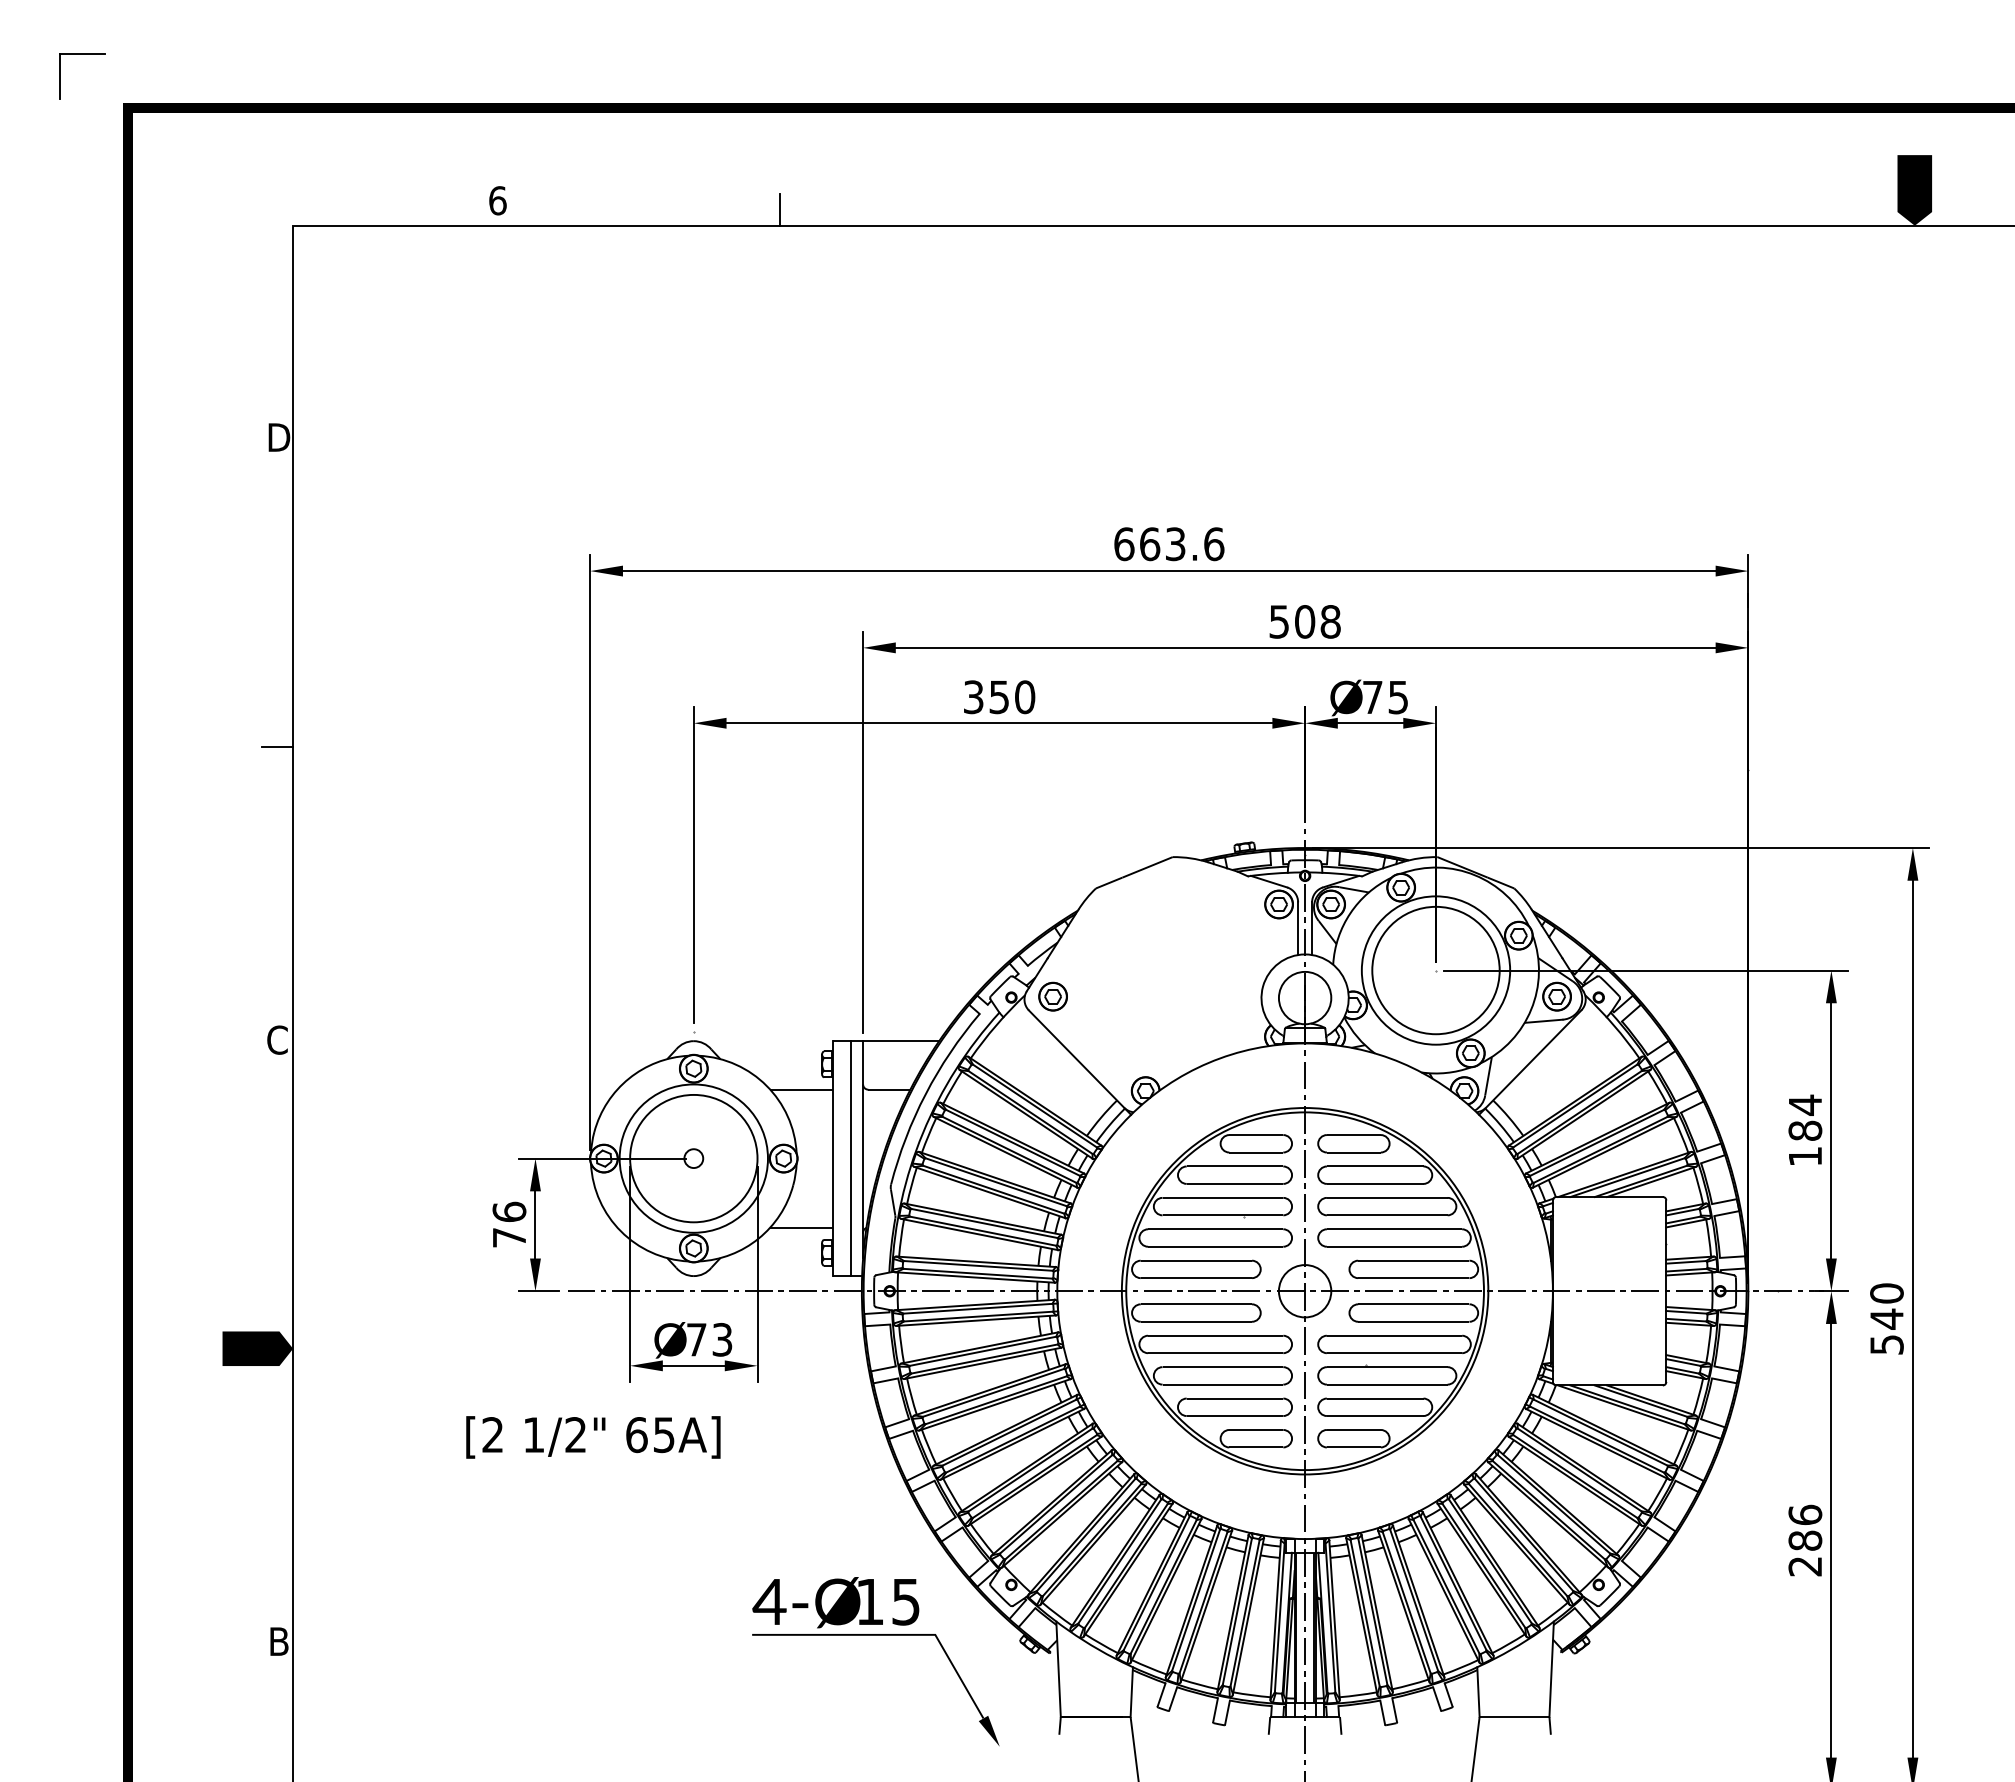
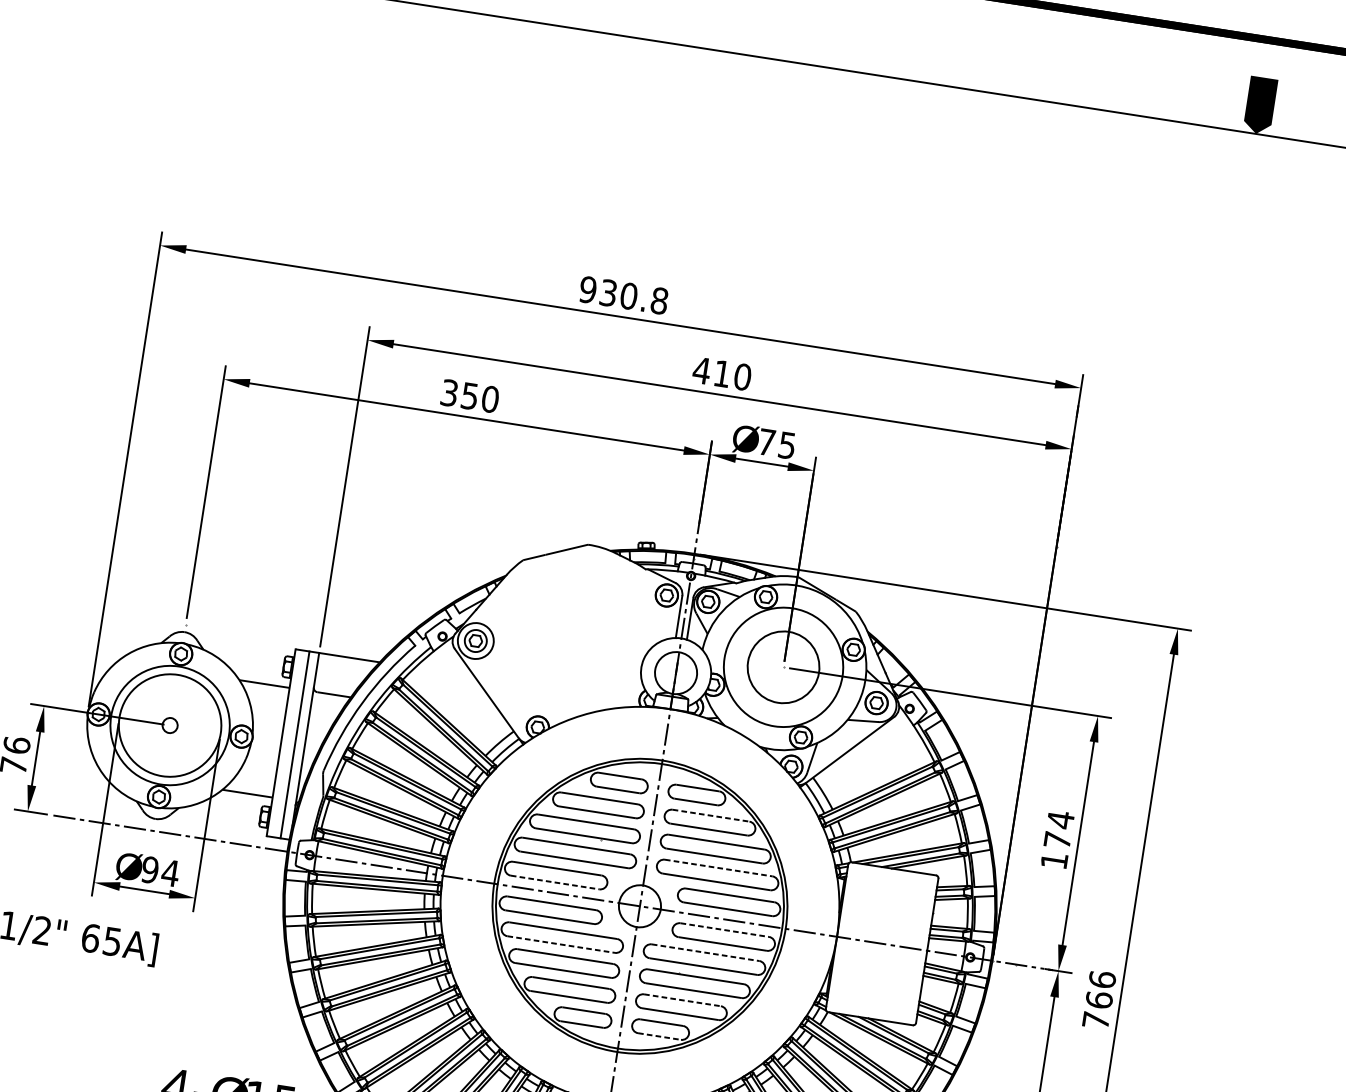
text: (1169, 544) -> (624, 295), 663.6 -> 930.8
text: (1304, 621) -> (721, 373), 508 -> 410
circle: (1435, 970) -> (783, 667), size x0.7
circle: (1053, 996) -> (476, 640), size x1.6
text: (1805, 1130) -> (1057, 840), 184 -> 174
line: (1375, 1166) -> (711, 815), solid -> dashed
line: (1394, 1229) -> (718, 868), solid -> dashed
line: (1196, 1278) -> (555, 882), solid -> dashed
line: (1413, 1304) -> (724, 930), solid -> dashed
text: (1886, 1318) -> (1099, 999), 540 -> 766
line: (1394, 1335) -> (705, 952), solid -> dashed
text: (709, 1339) -> (160, 871), 73 -> 94
line: (1215, 1353) -> (561, 944), solid -> dashed
line: (1375, 1398) -> (682, 1000), solid -> dashed
line: (1353, 1447) -> (659, 1036), solid -> dashed

